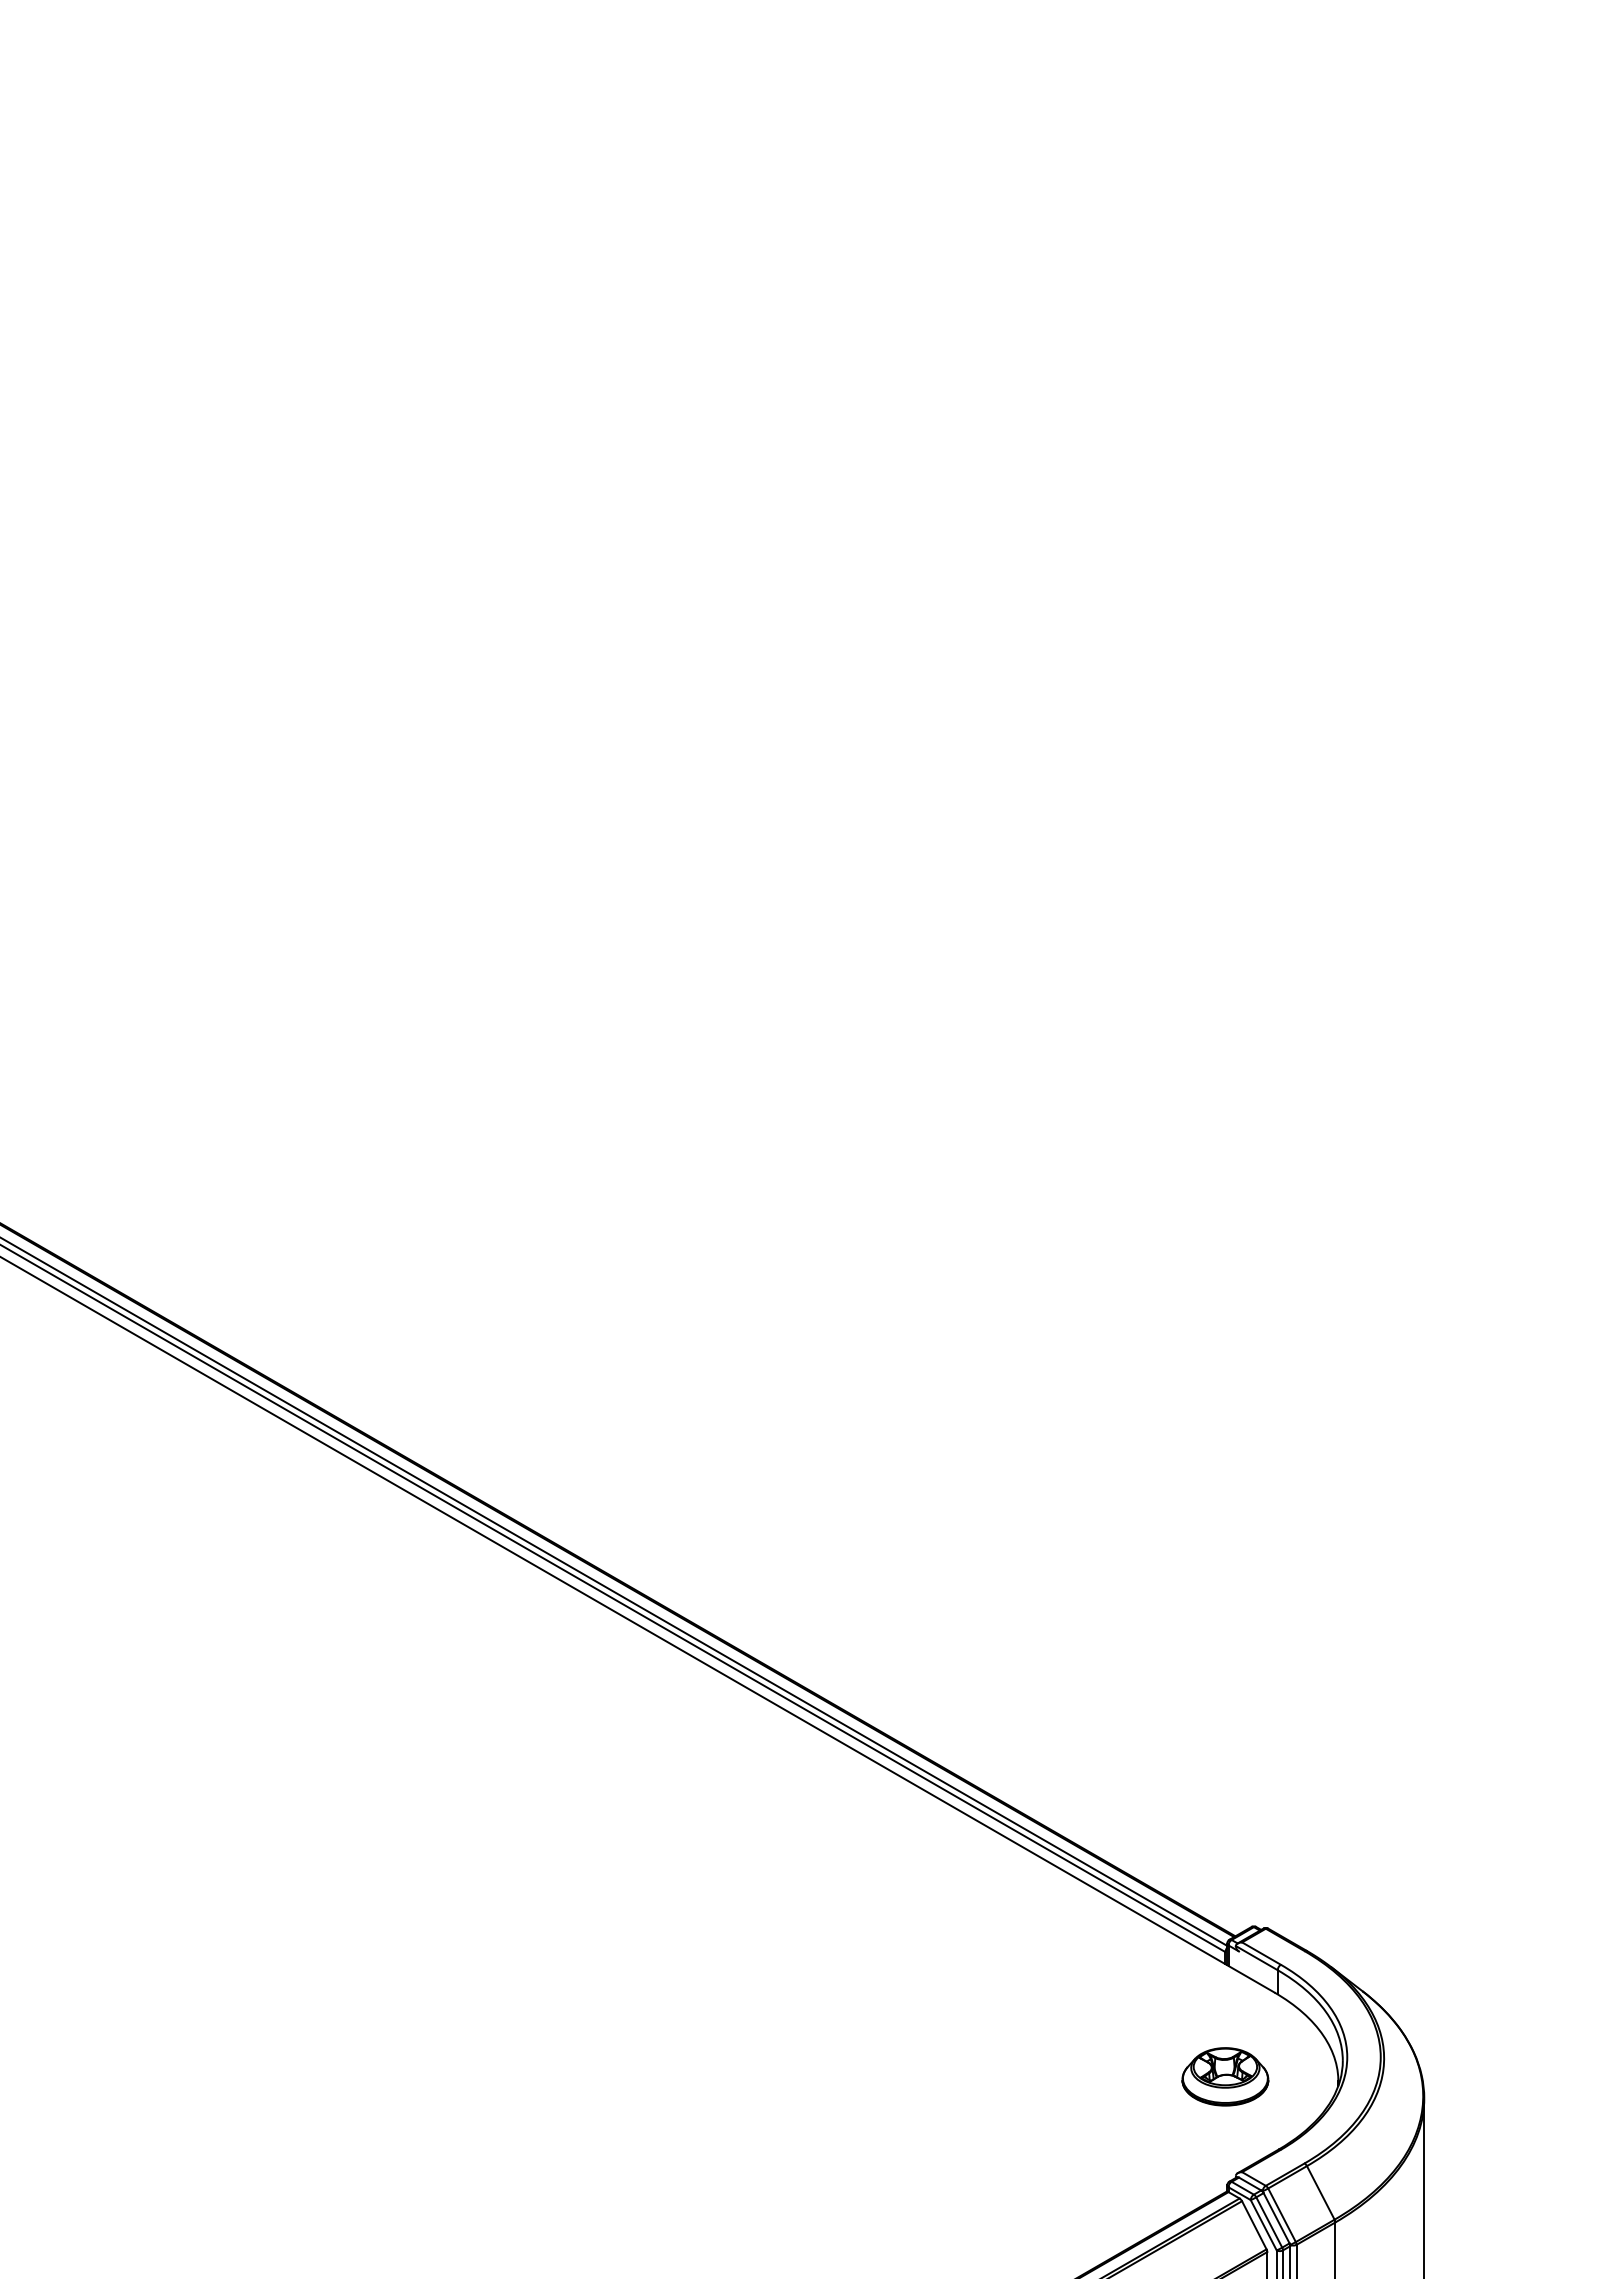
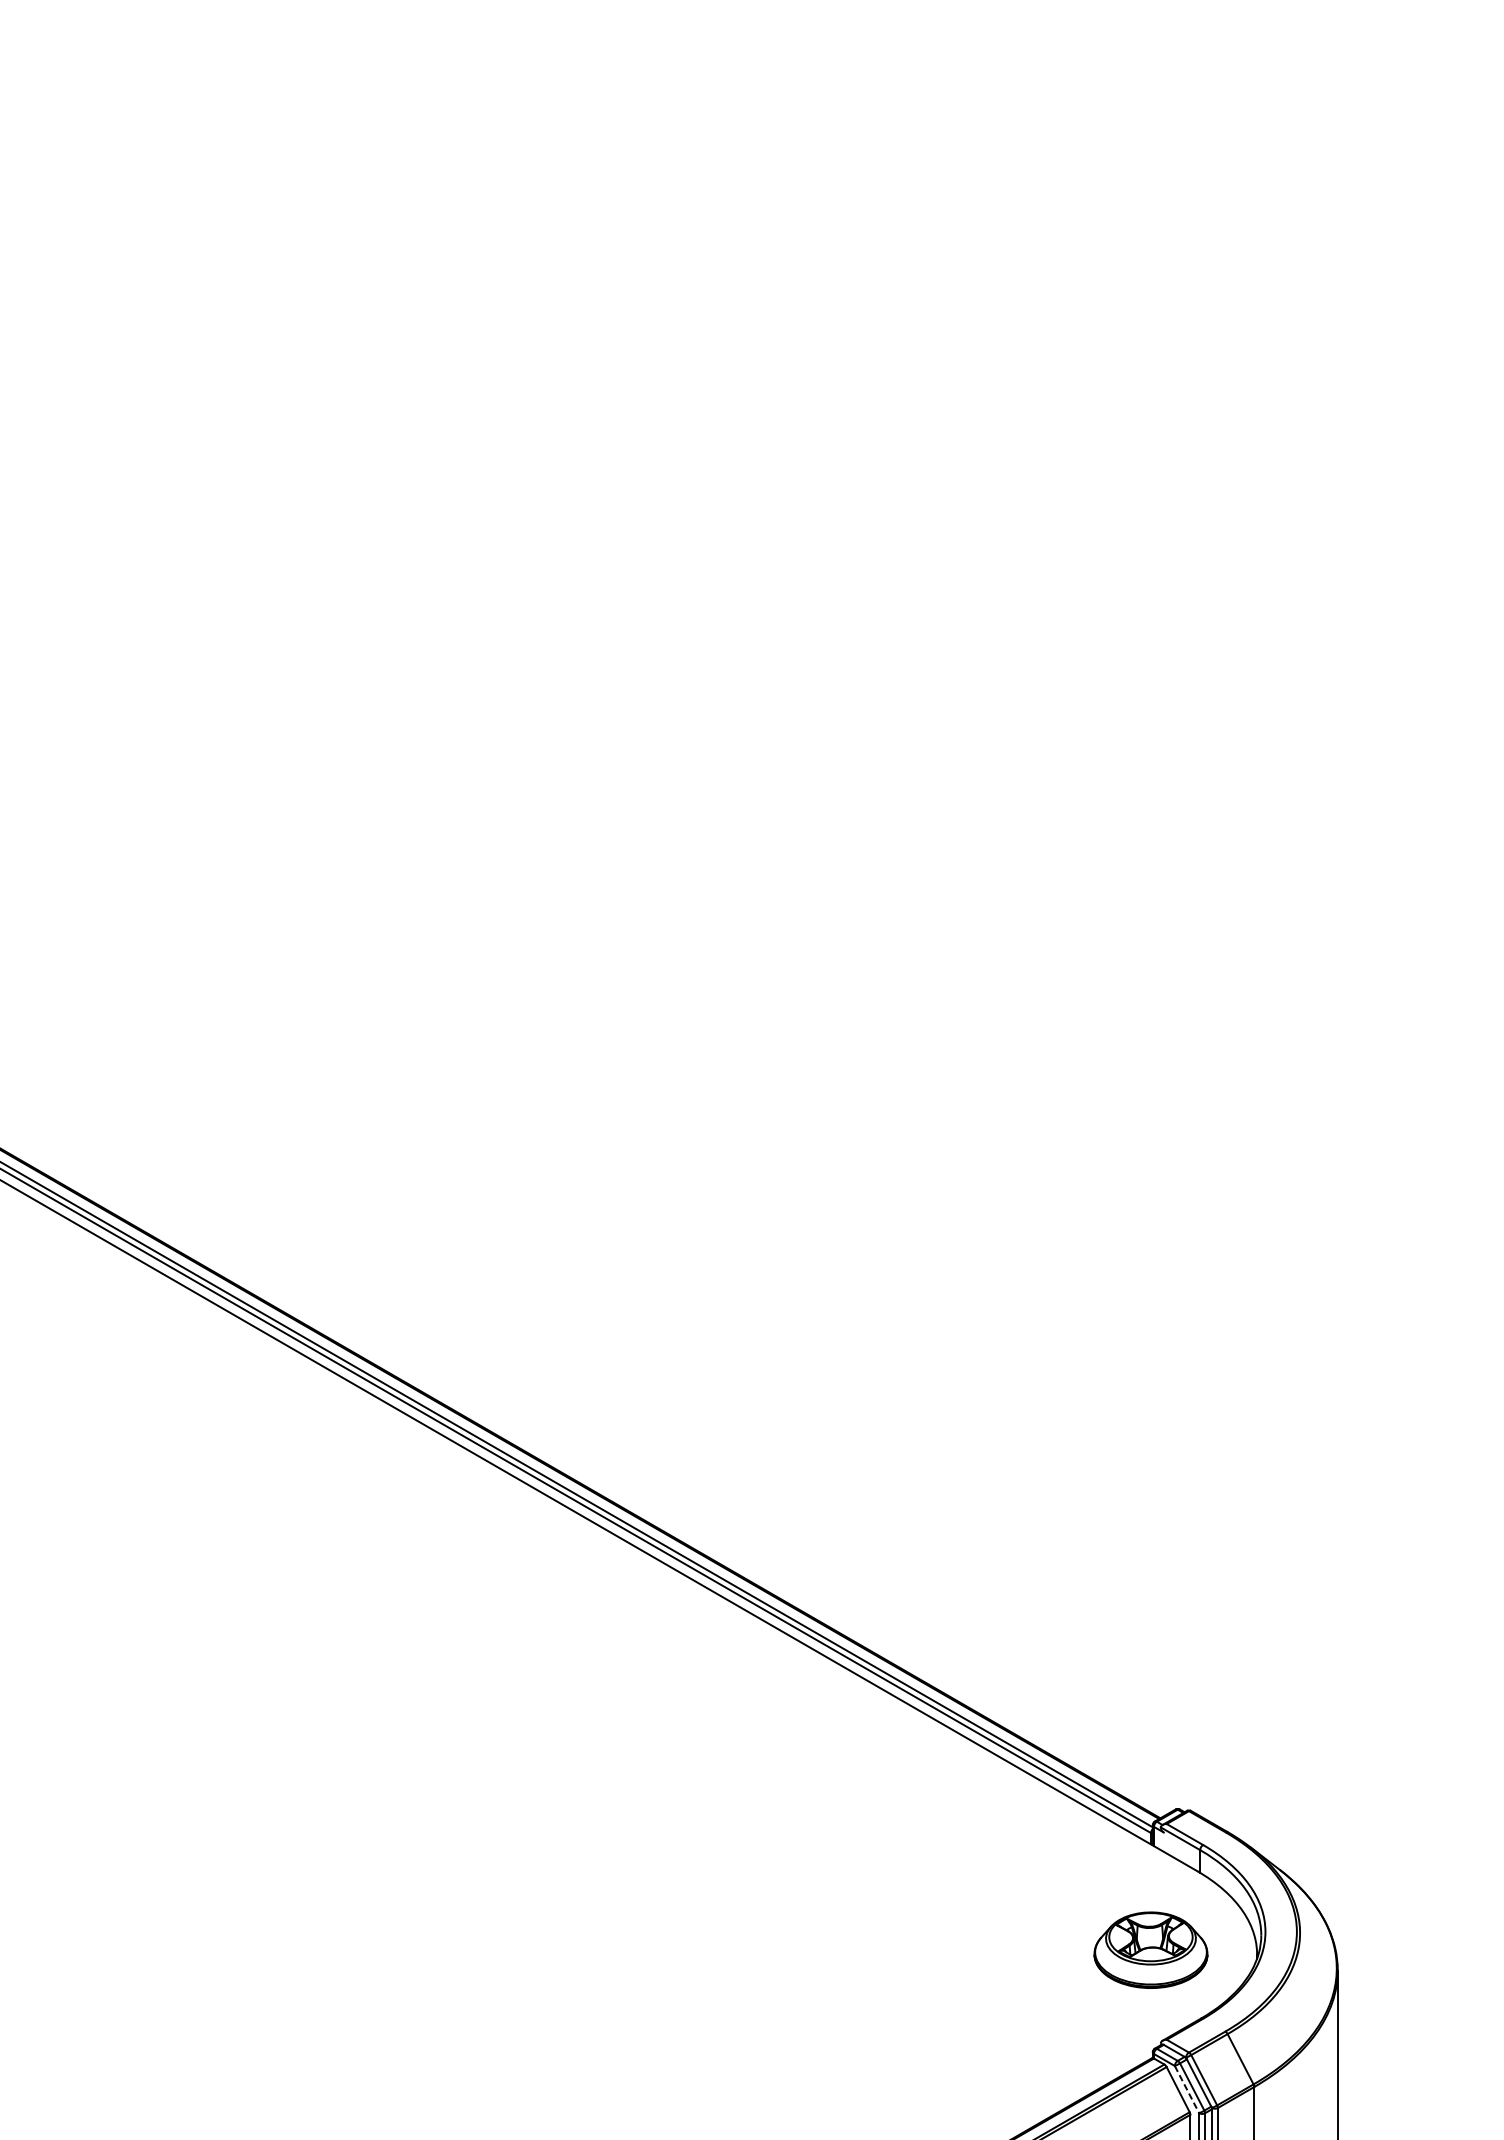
part: (1225, 2076) -> (1151, 1949), size x1.4
line: (1263, 2225) -> (1186, 2089), solid -> dashed

